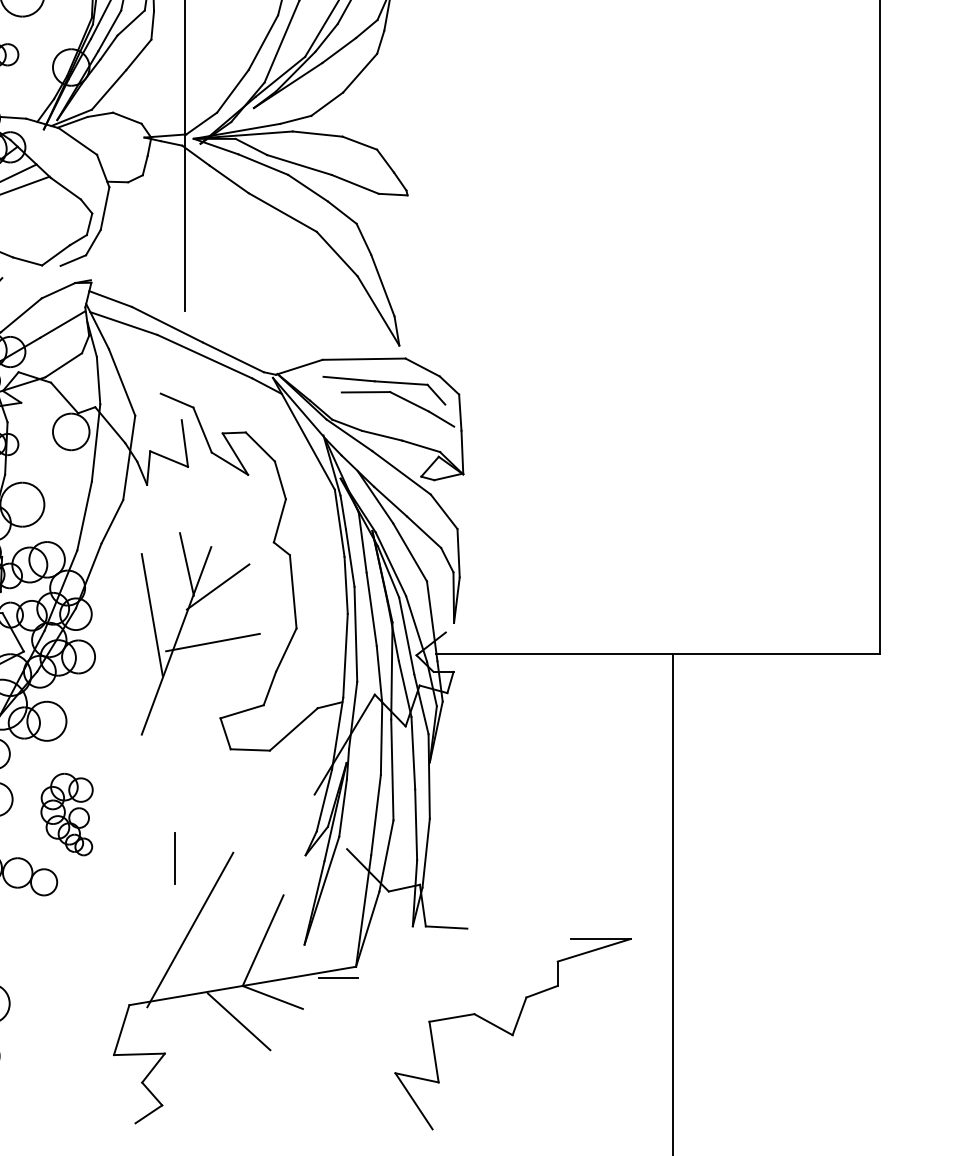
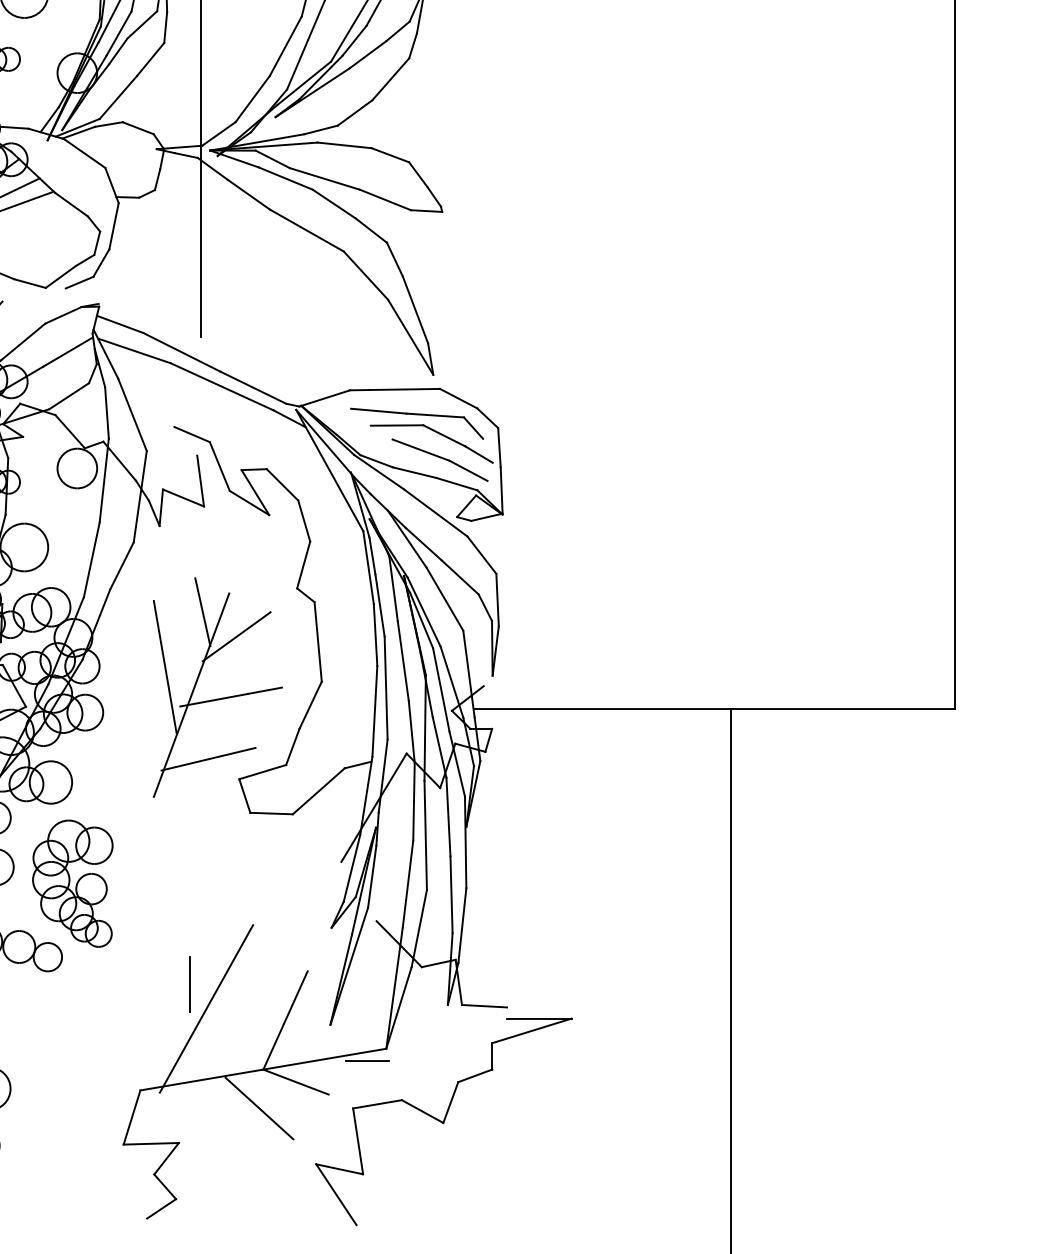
part: (405, 424) -> (439, 460), added
line: (191, 699) -> (207, 758), added
part: (66, 814) -> (72, 883), size x1.43
line: (174, 858) -> (189, 984), moved
part: (512, 1034) -> (443, 1122), moved

